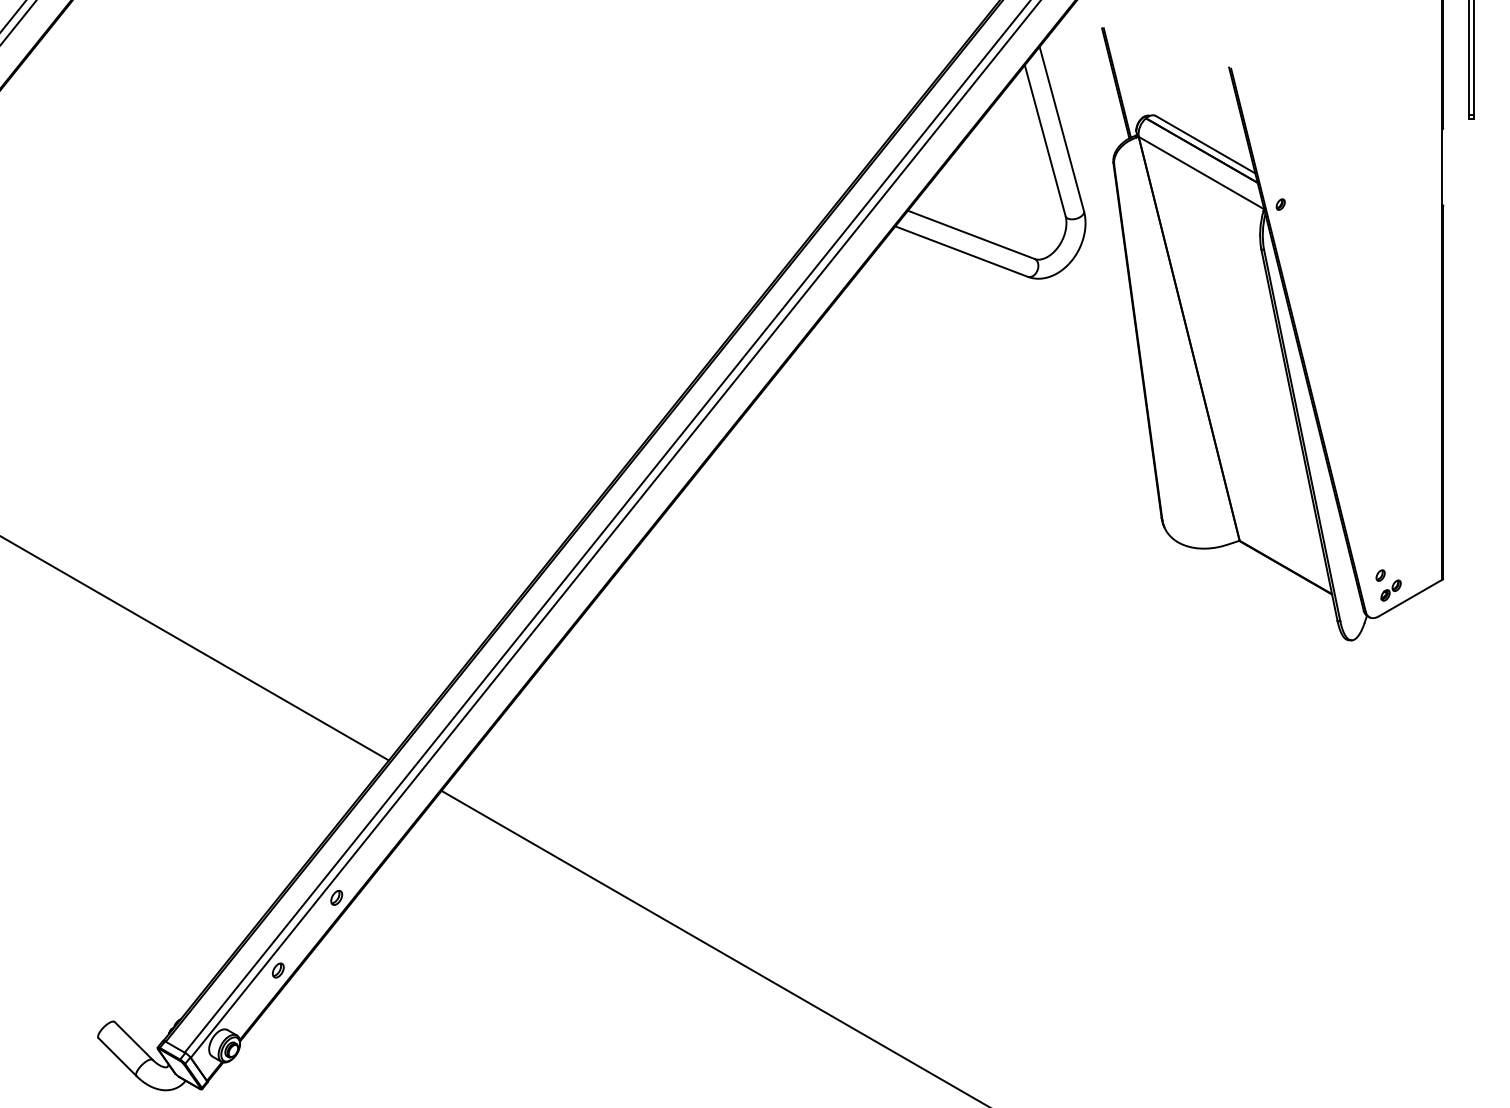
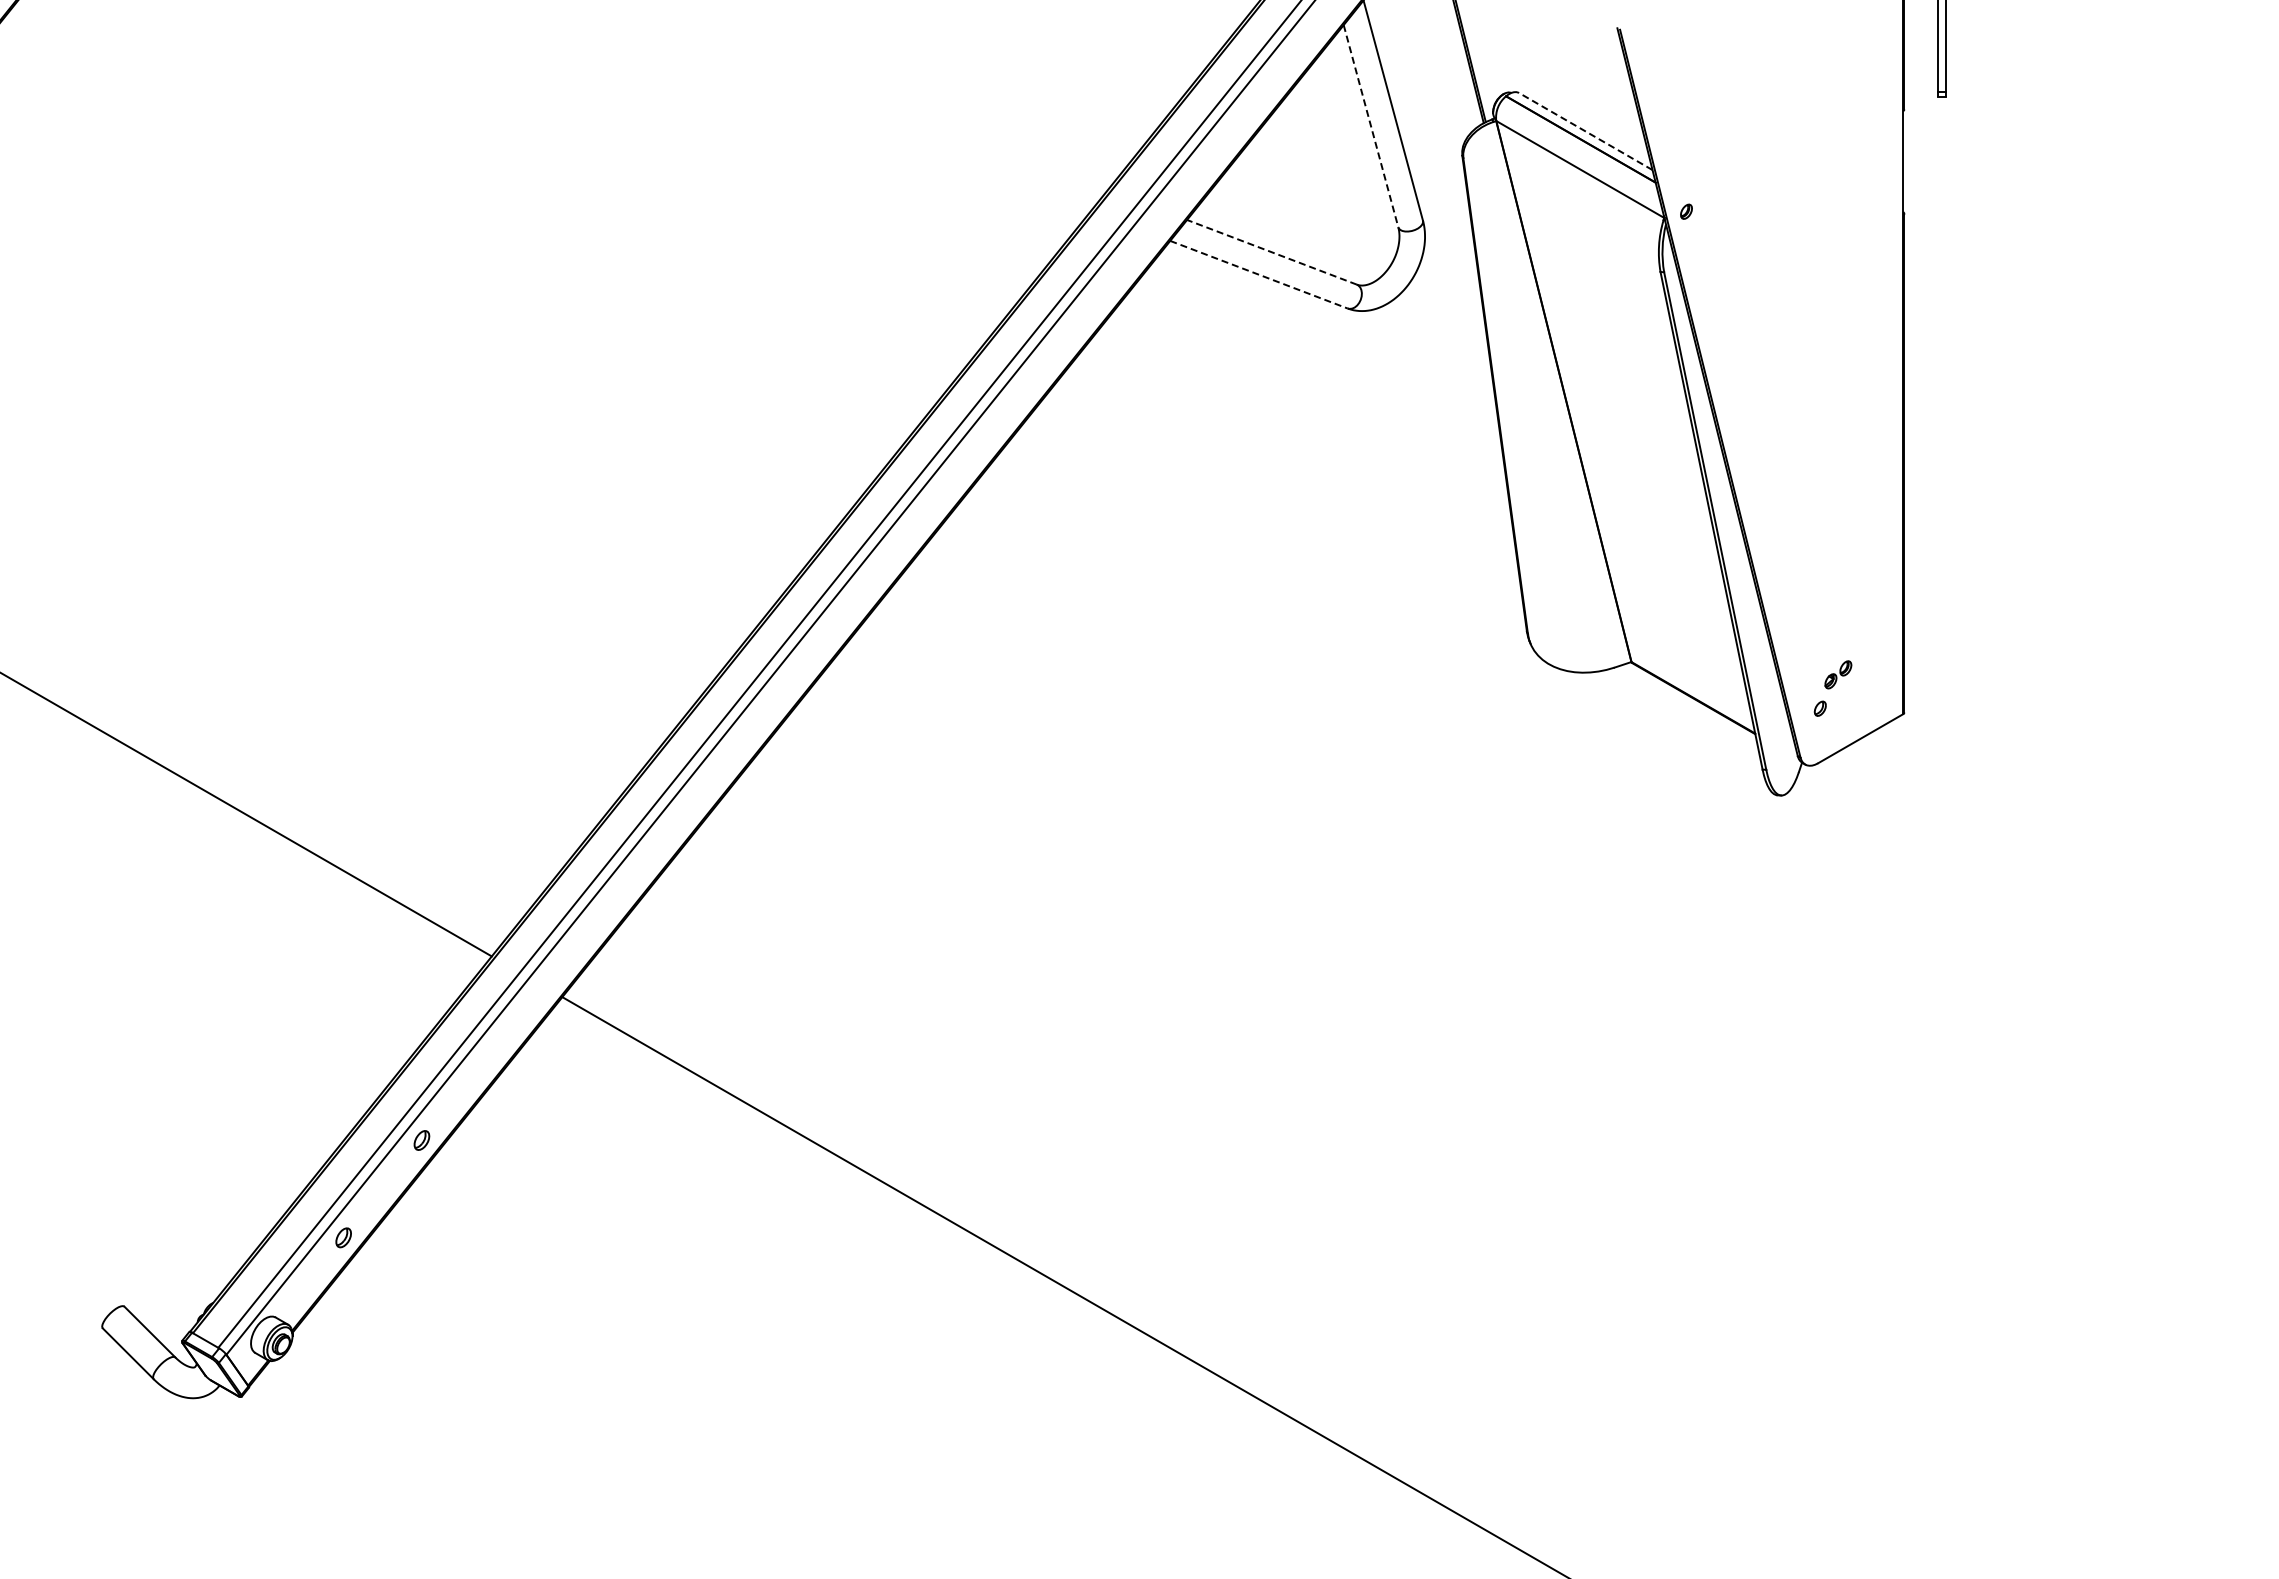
line: (1045, 140) -> (1371, 126), solid -> dashed
line: (1205, 144) -> (1585, 131), solid -> dashed
line: (970, 235) -> (1271, 252), solid -> dashed
line: (961, 251) -> (1259, 274), solid -> dashed
part: (1391, 590) -> (1838, 674), moved

